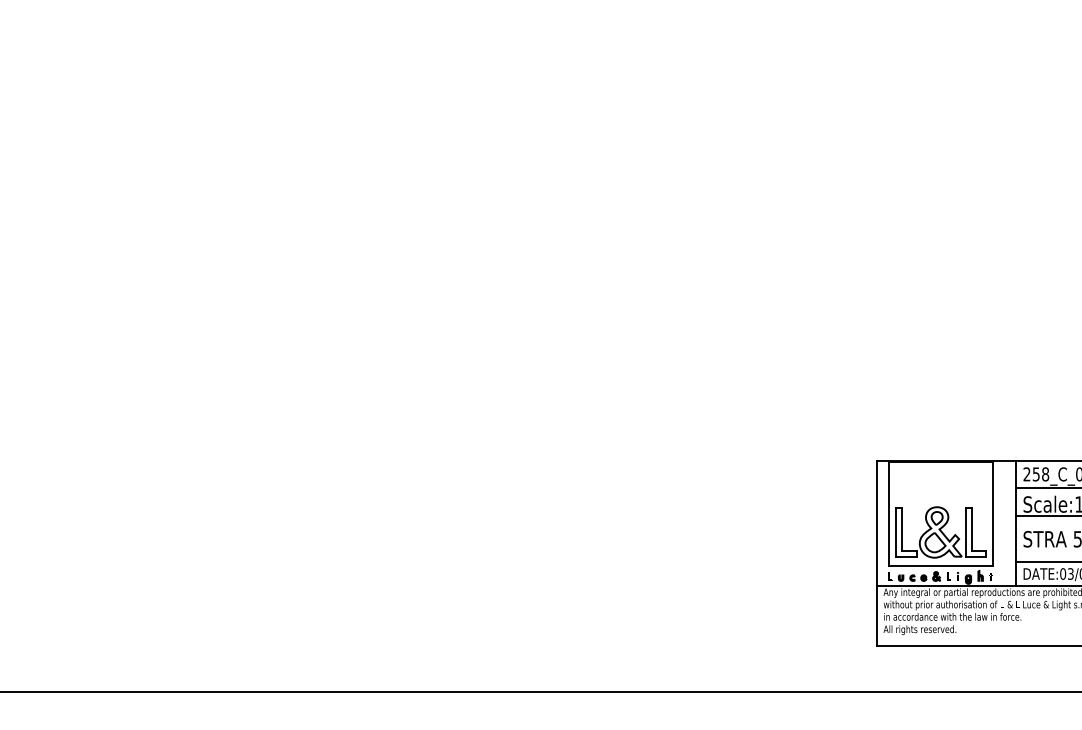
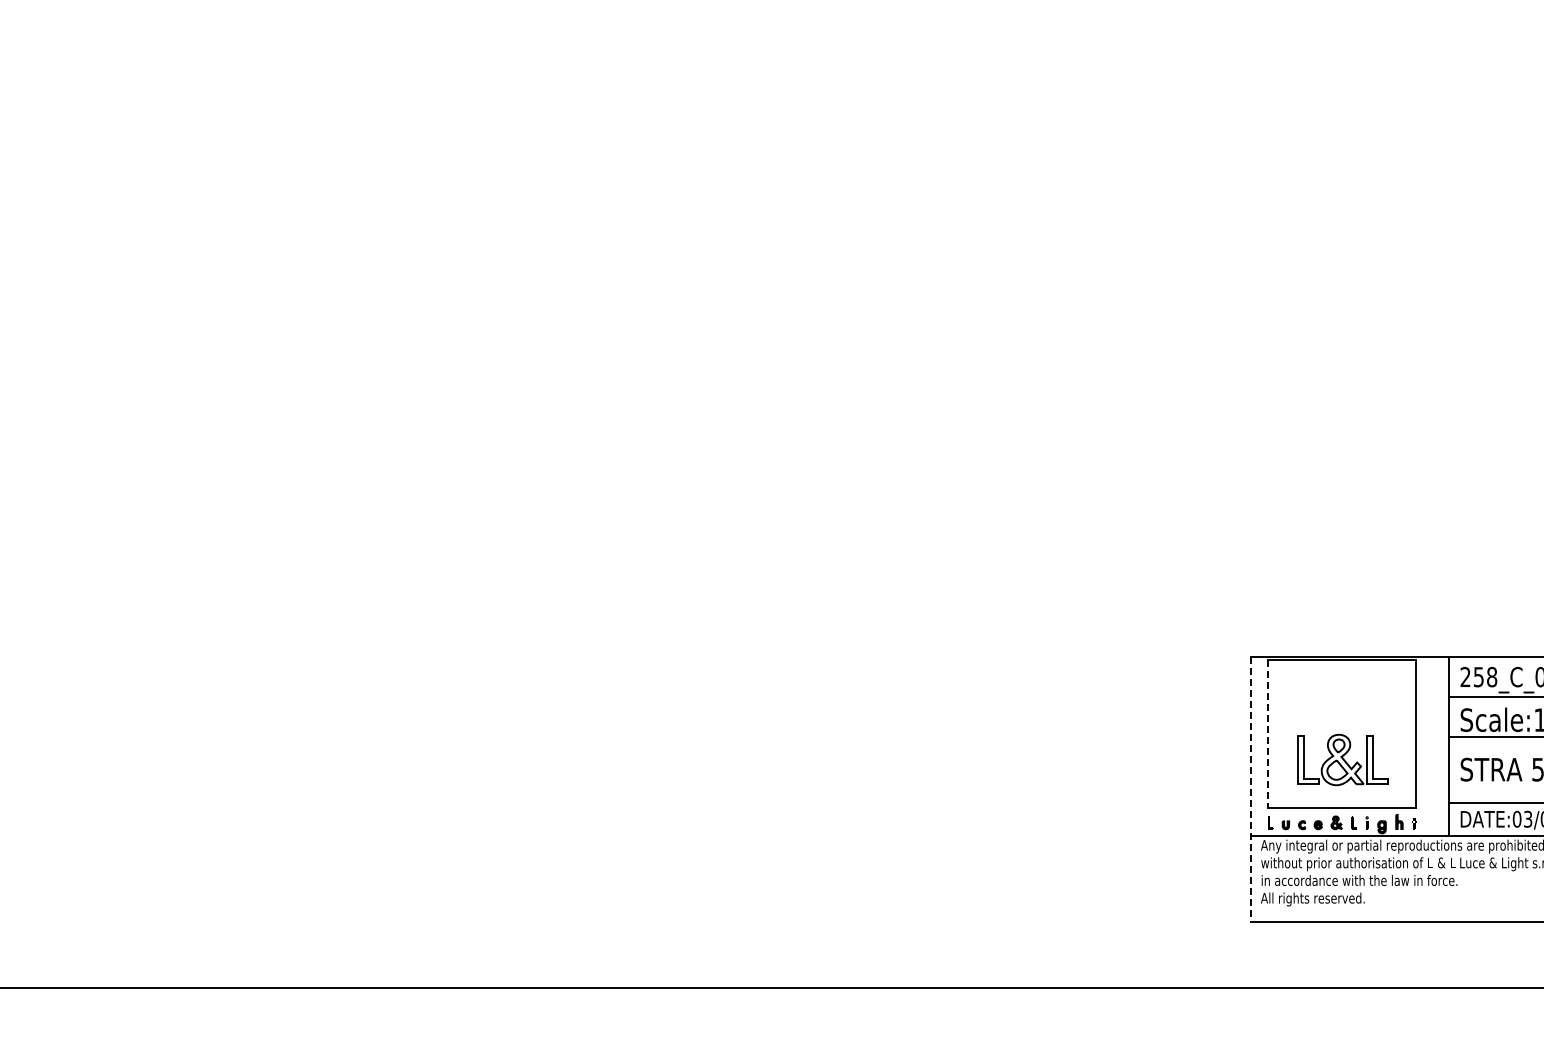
line: (888, 514) -> (1268, 734), solid -> dashed
part: (940, 532) -> (1342, 759), size x0.7
line: (876, 553) -> (1250, 790), solid -> dashed

